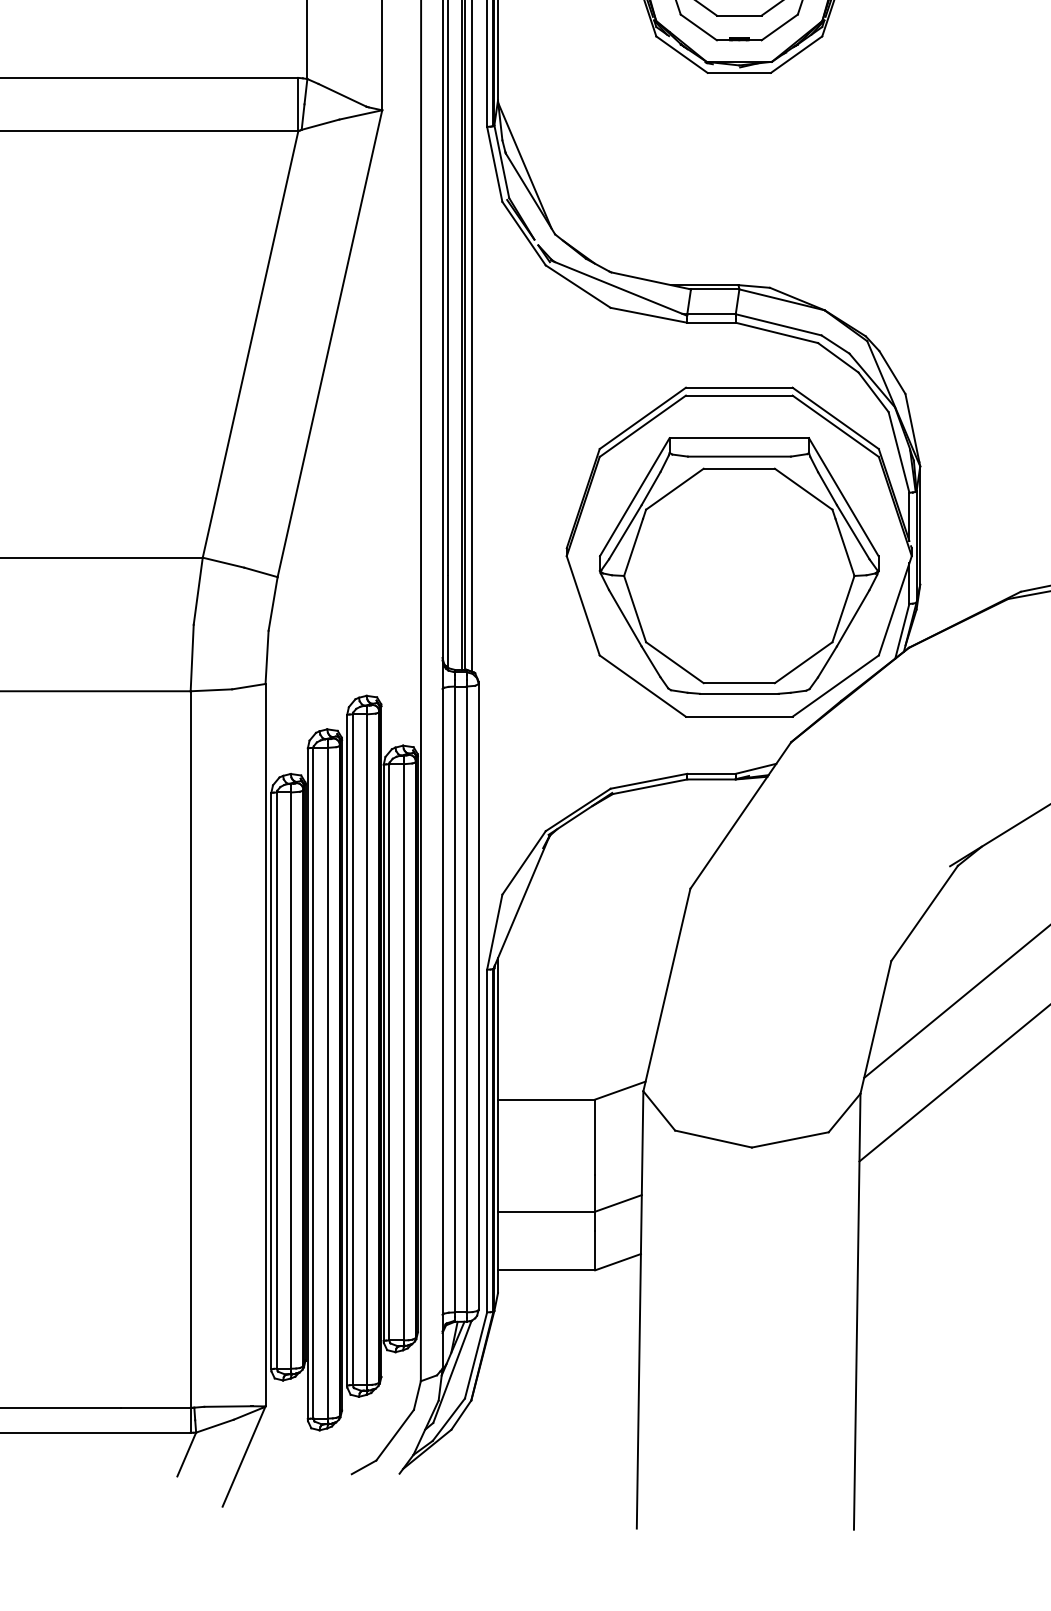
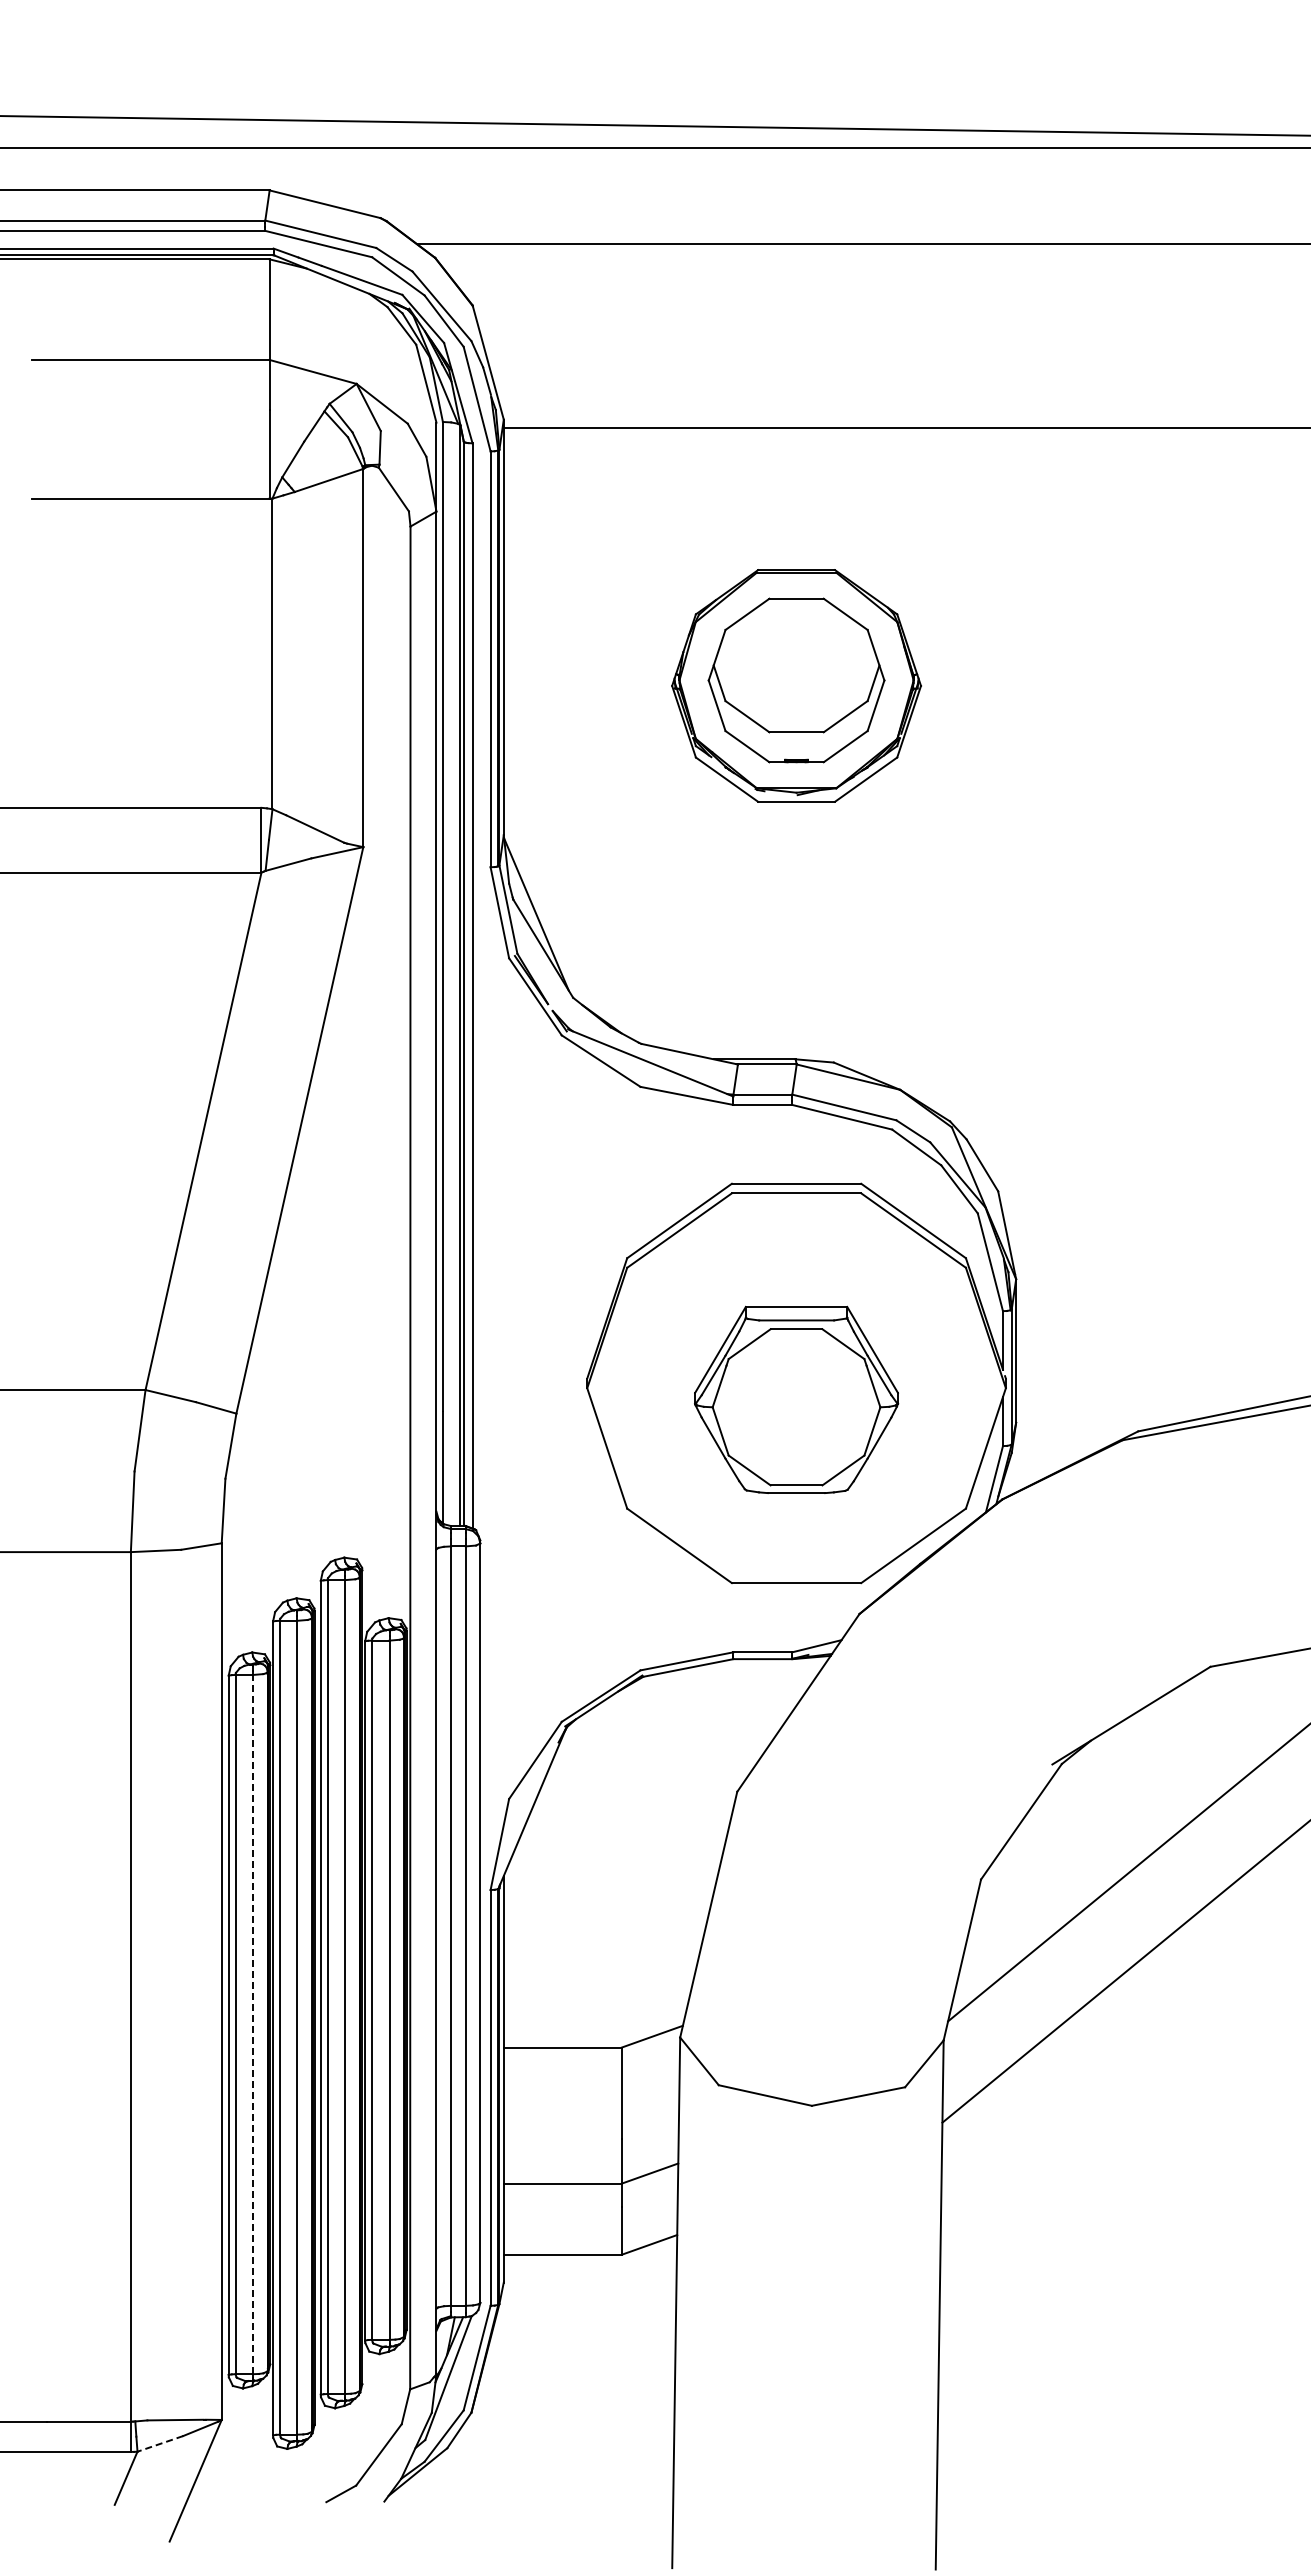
part: (739, 565) -> (796, 1399), size x0.6
line: (291, 1080) -> (253, 2024), solid -> dashed
line: (214, 1426) -> (159, 2444), solid -> dashed

